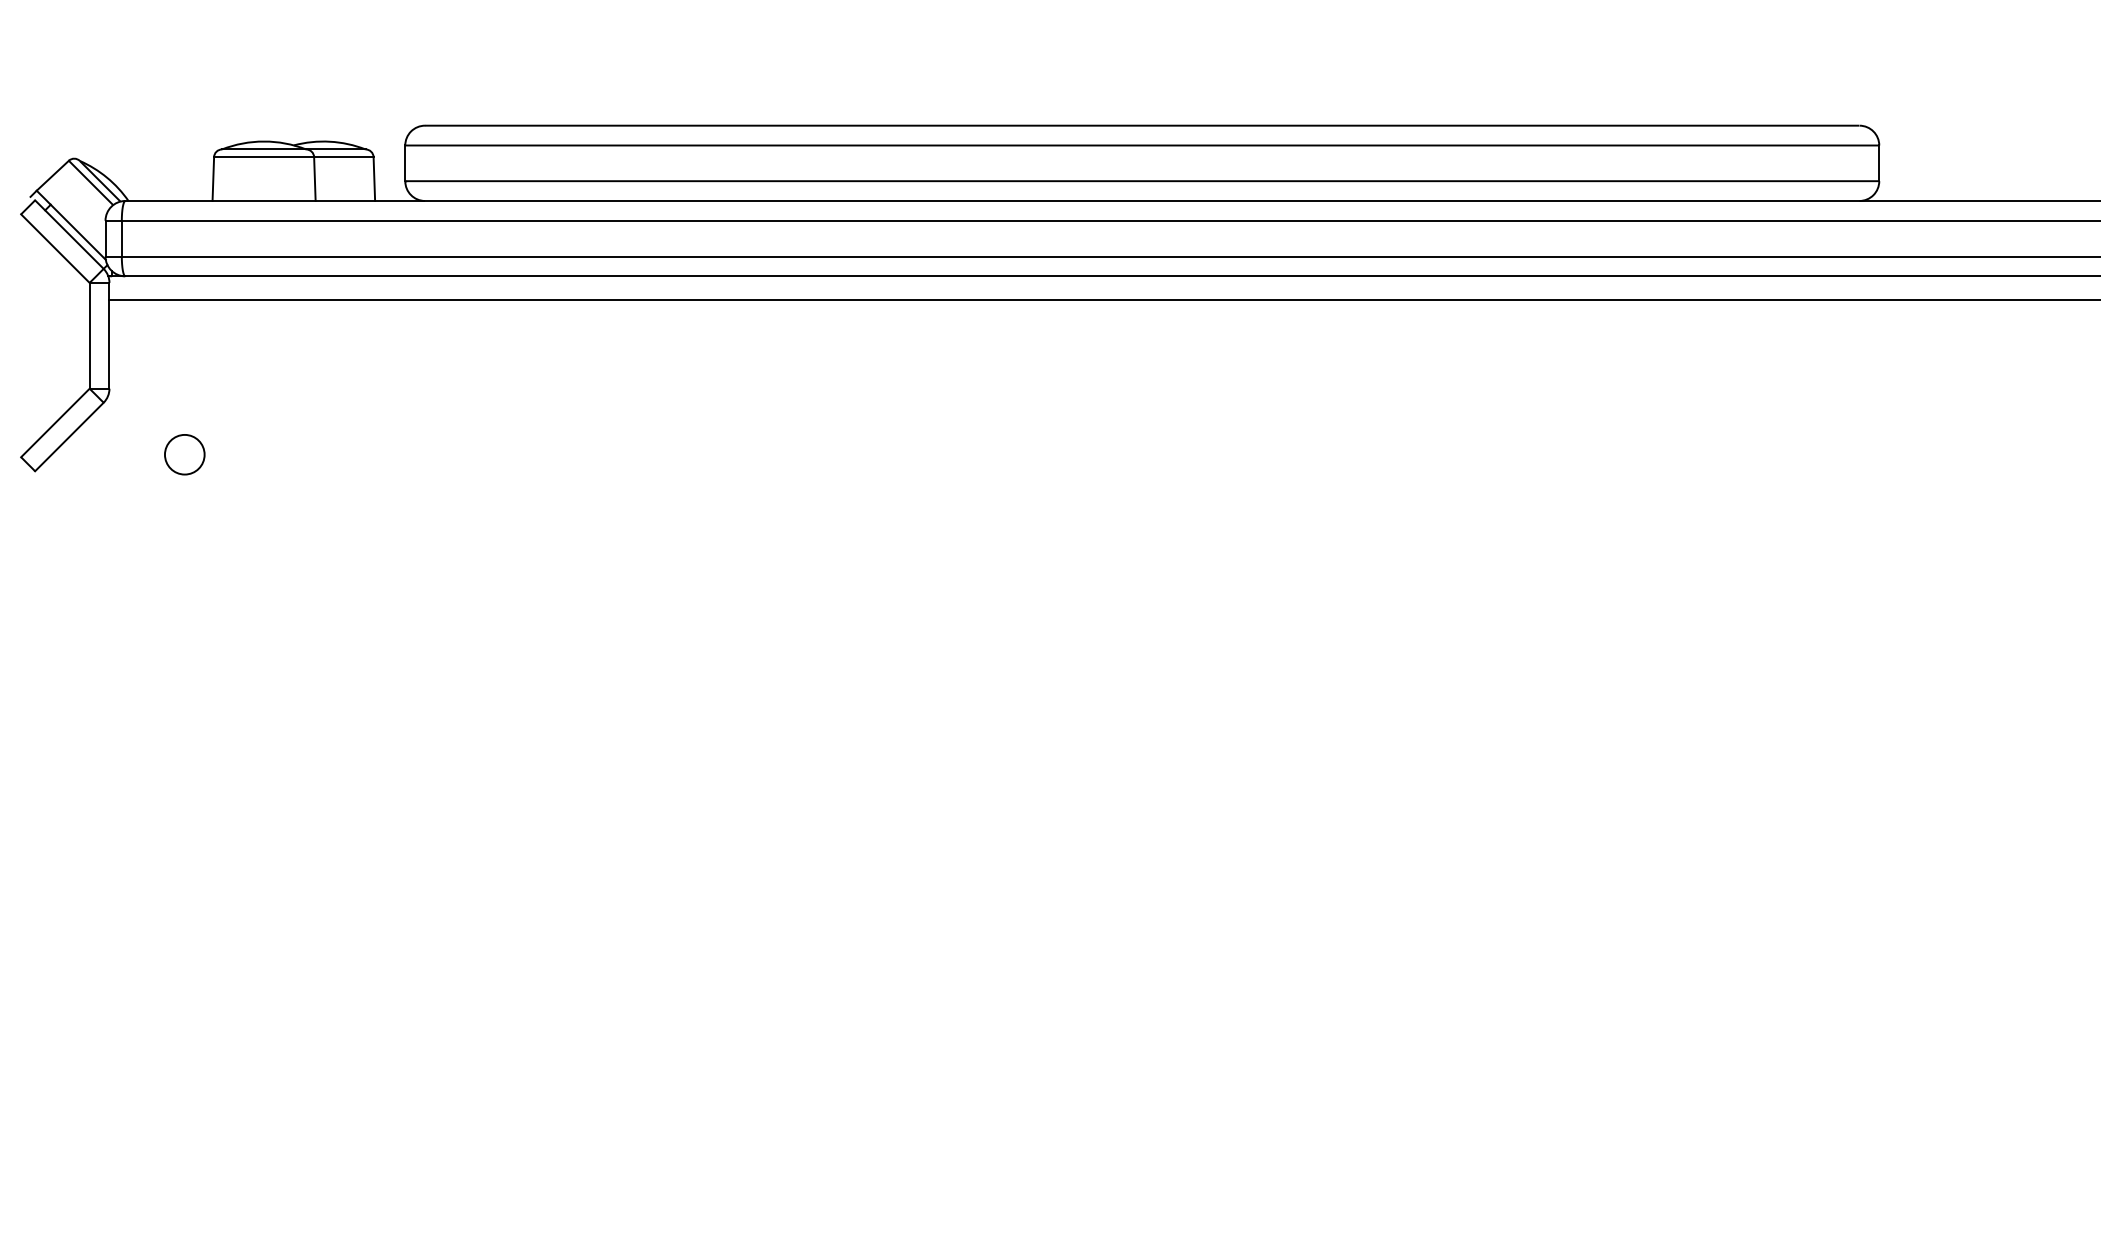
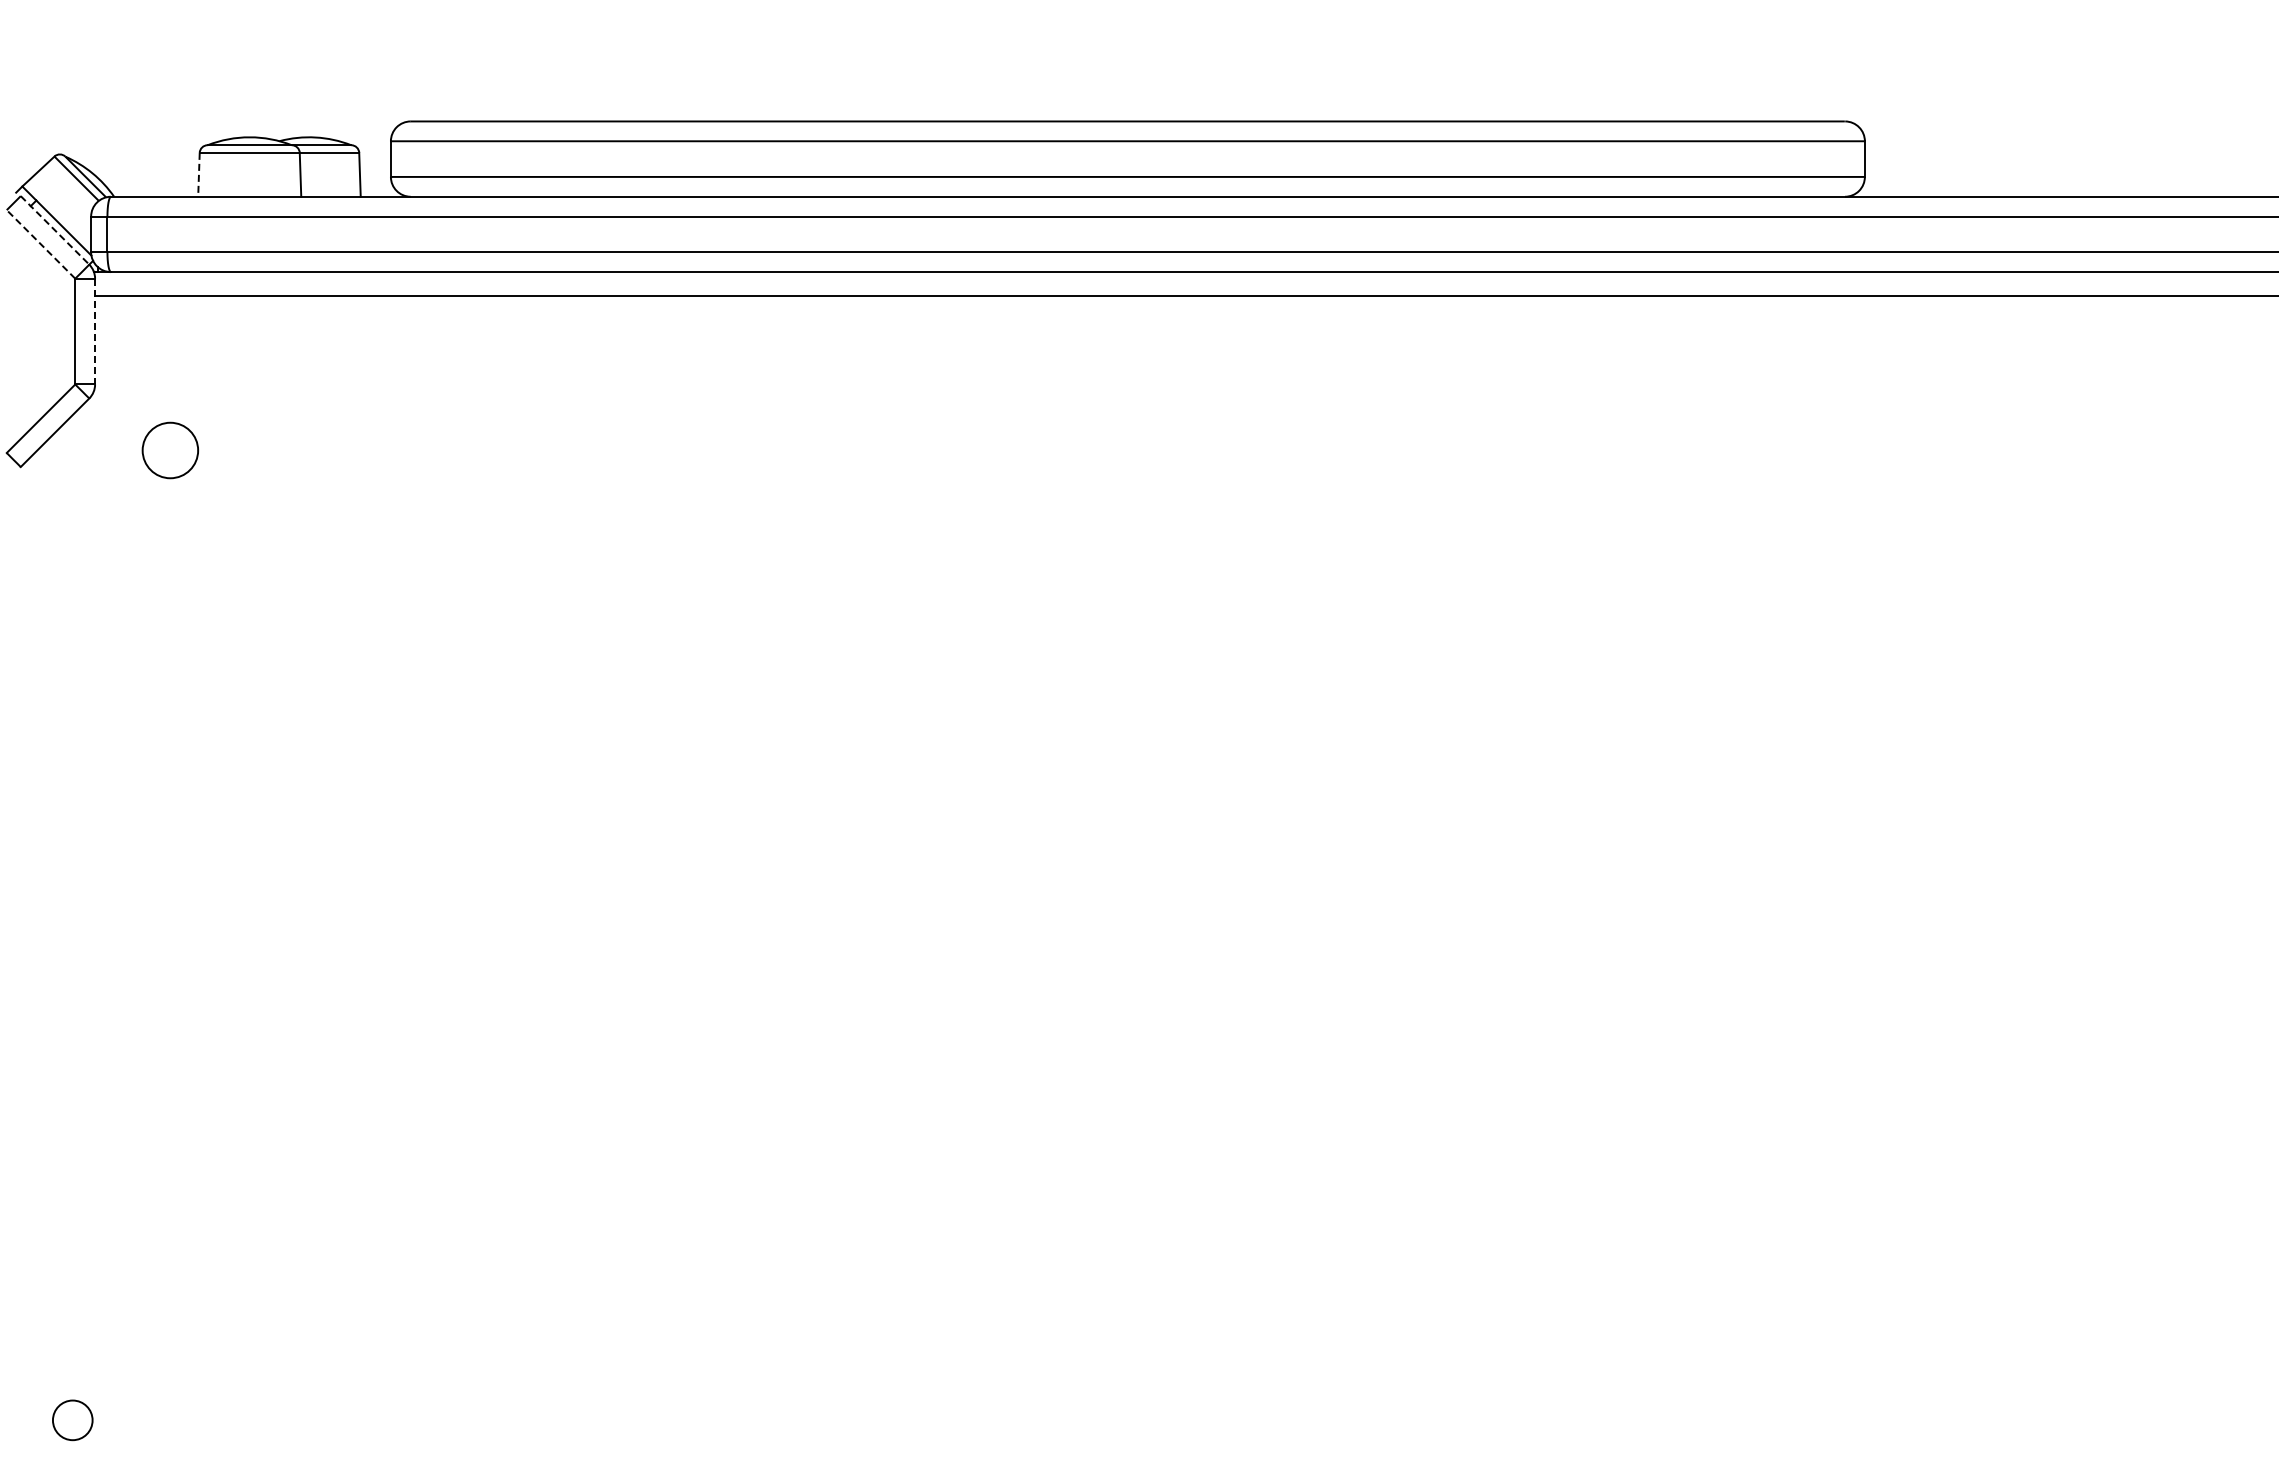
line: (212, 178) -> (198, 174), solid -> dashed
line: (69, 234) -> (55, 230), solid -> dashed
line: (54, 248) -> (40, 244), solid -> dashed
line: (109, 335) -> (95, 331), solid -> dashed
circle: (184, 454) -> (170, 450), size x1.4

